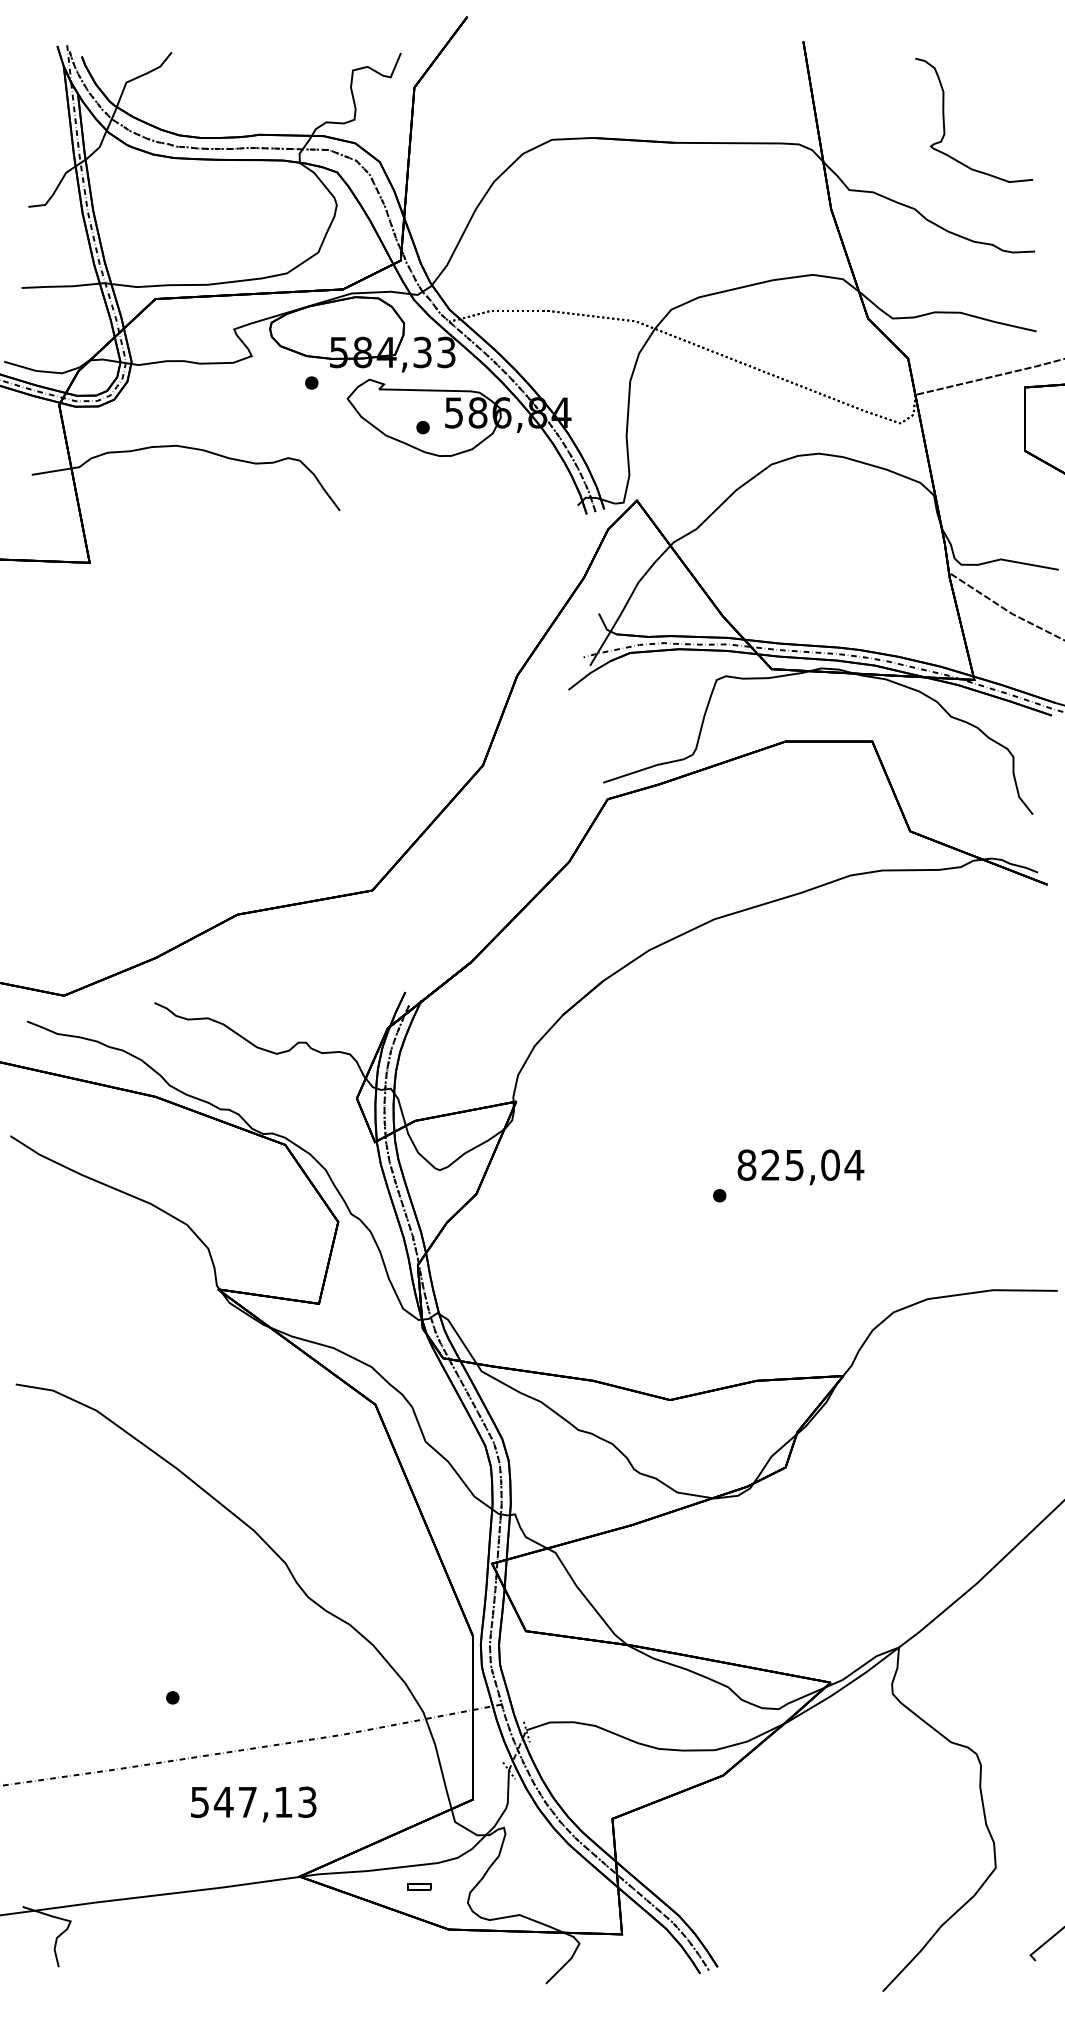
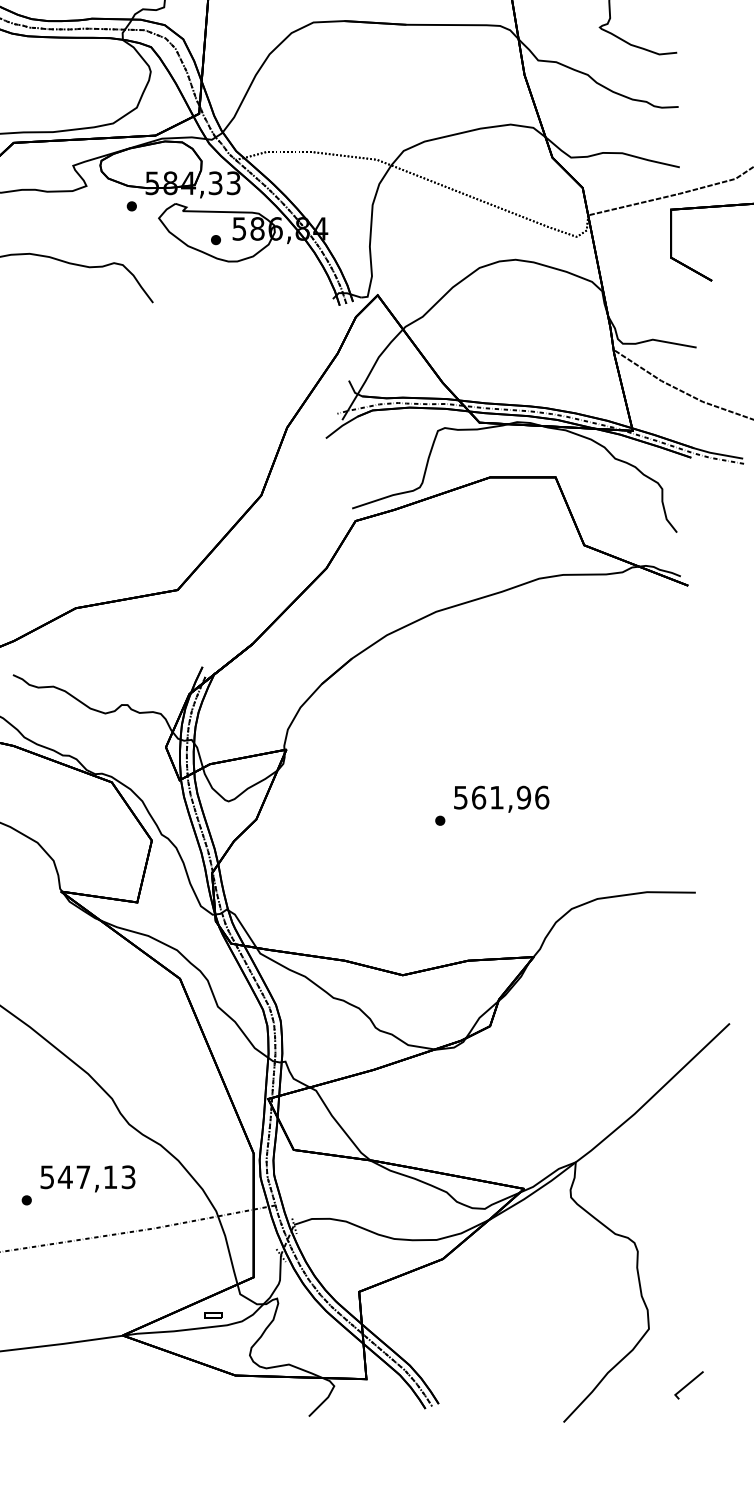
text: (800, 1164) -> (501, 797), 825,04 -> 561,96
text: (253, 1804) -> (87, 1178), moved
part: (419, 1886) -> (213, 1315), moved

